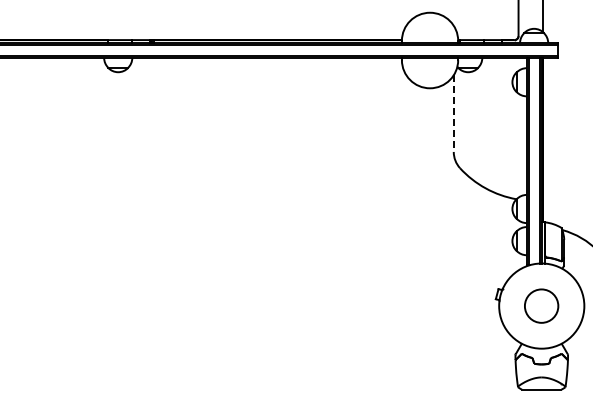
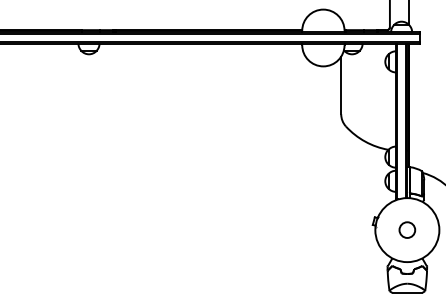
line: (453, 114) -> (341, 86), dashed -> solid
circle: (541, 305) -> (407, 229), size x0.62

